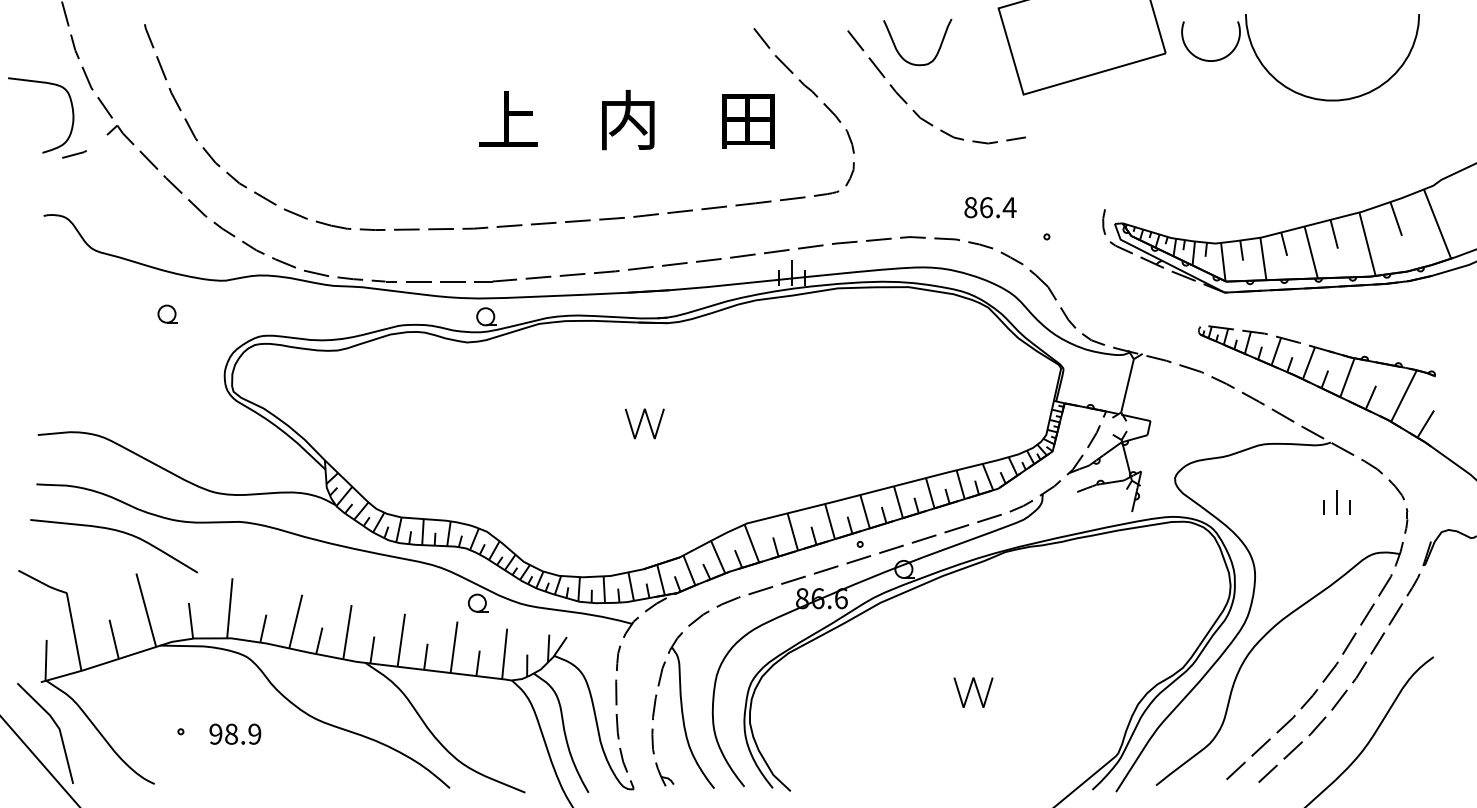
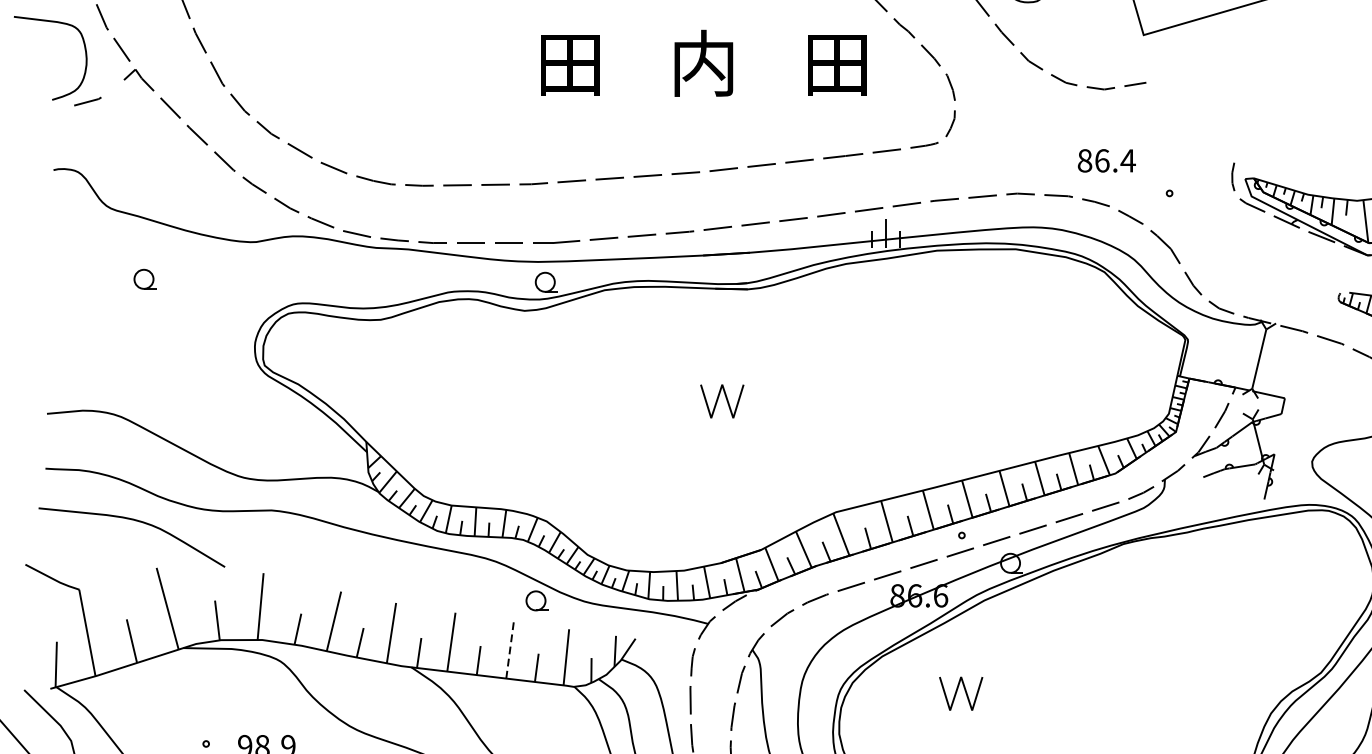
text: (508, 119) -> (570, 62), 上 -> 田
part: (167, 313) -> (144, 278), moved
line: (454, 647) -> (510, 650), solid -> dashed
part: (973, 692) -> (961, 693), moved

